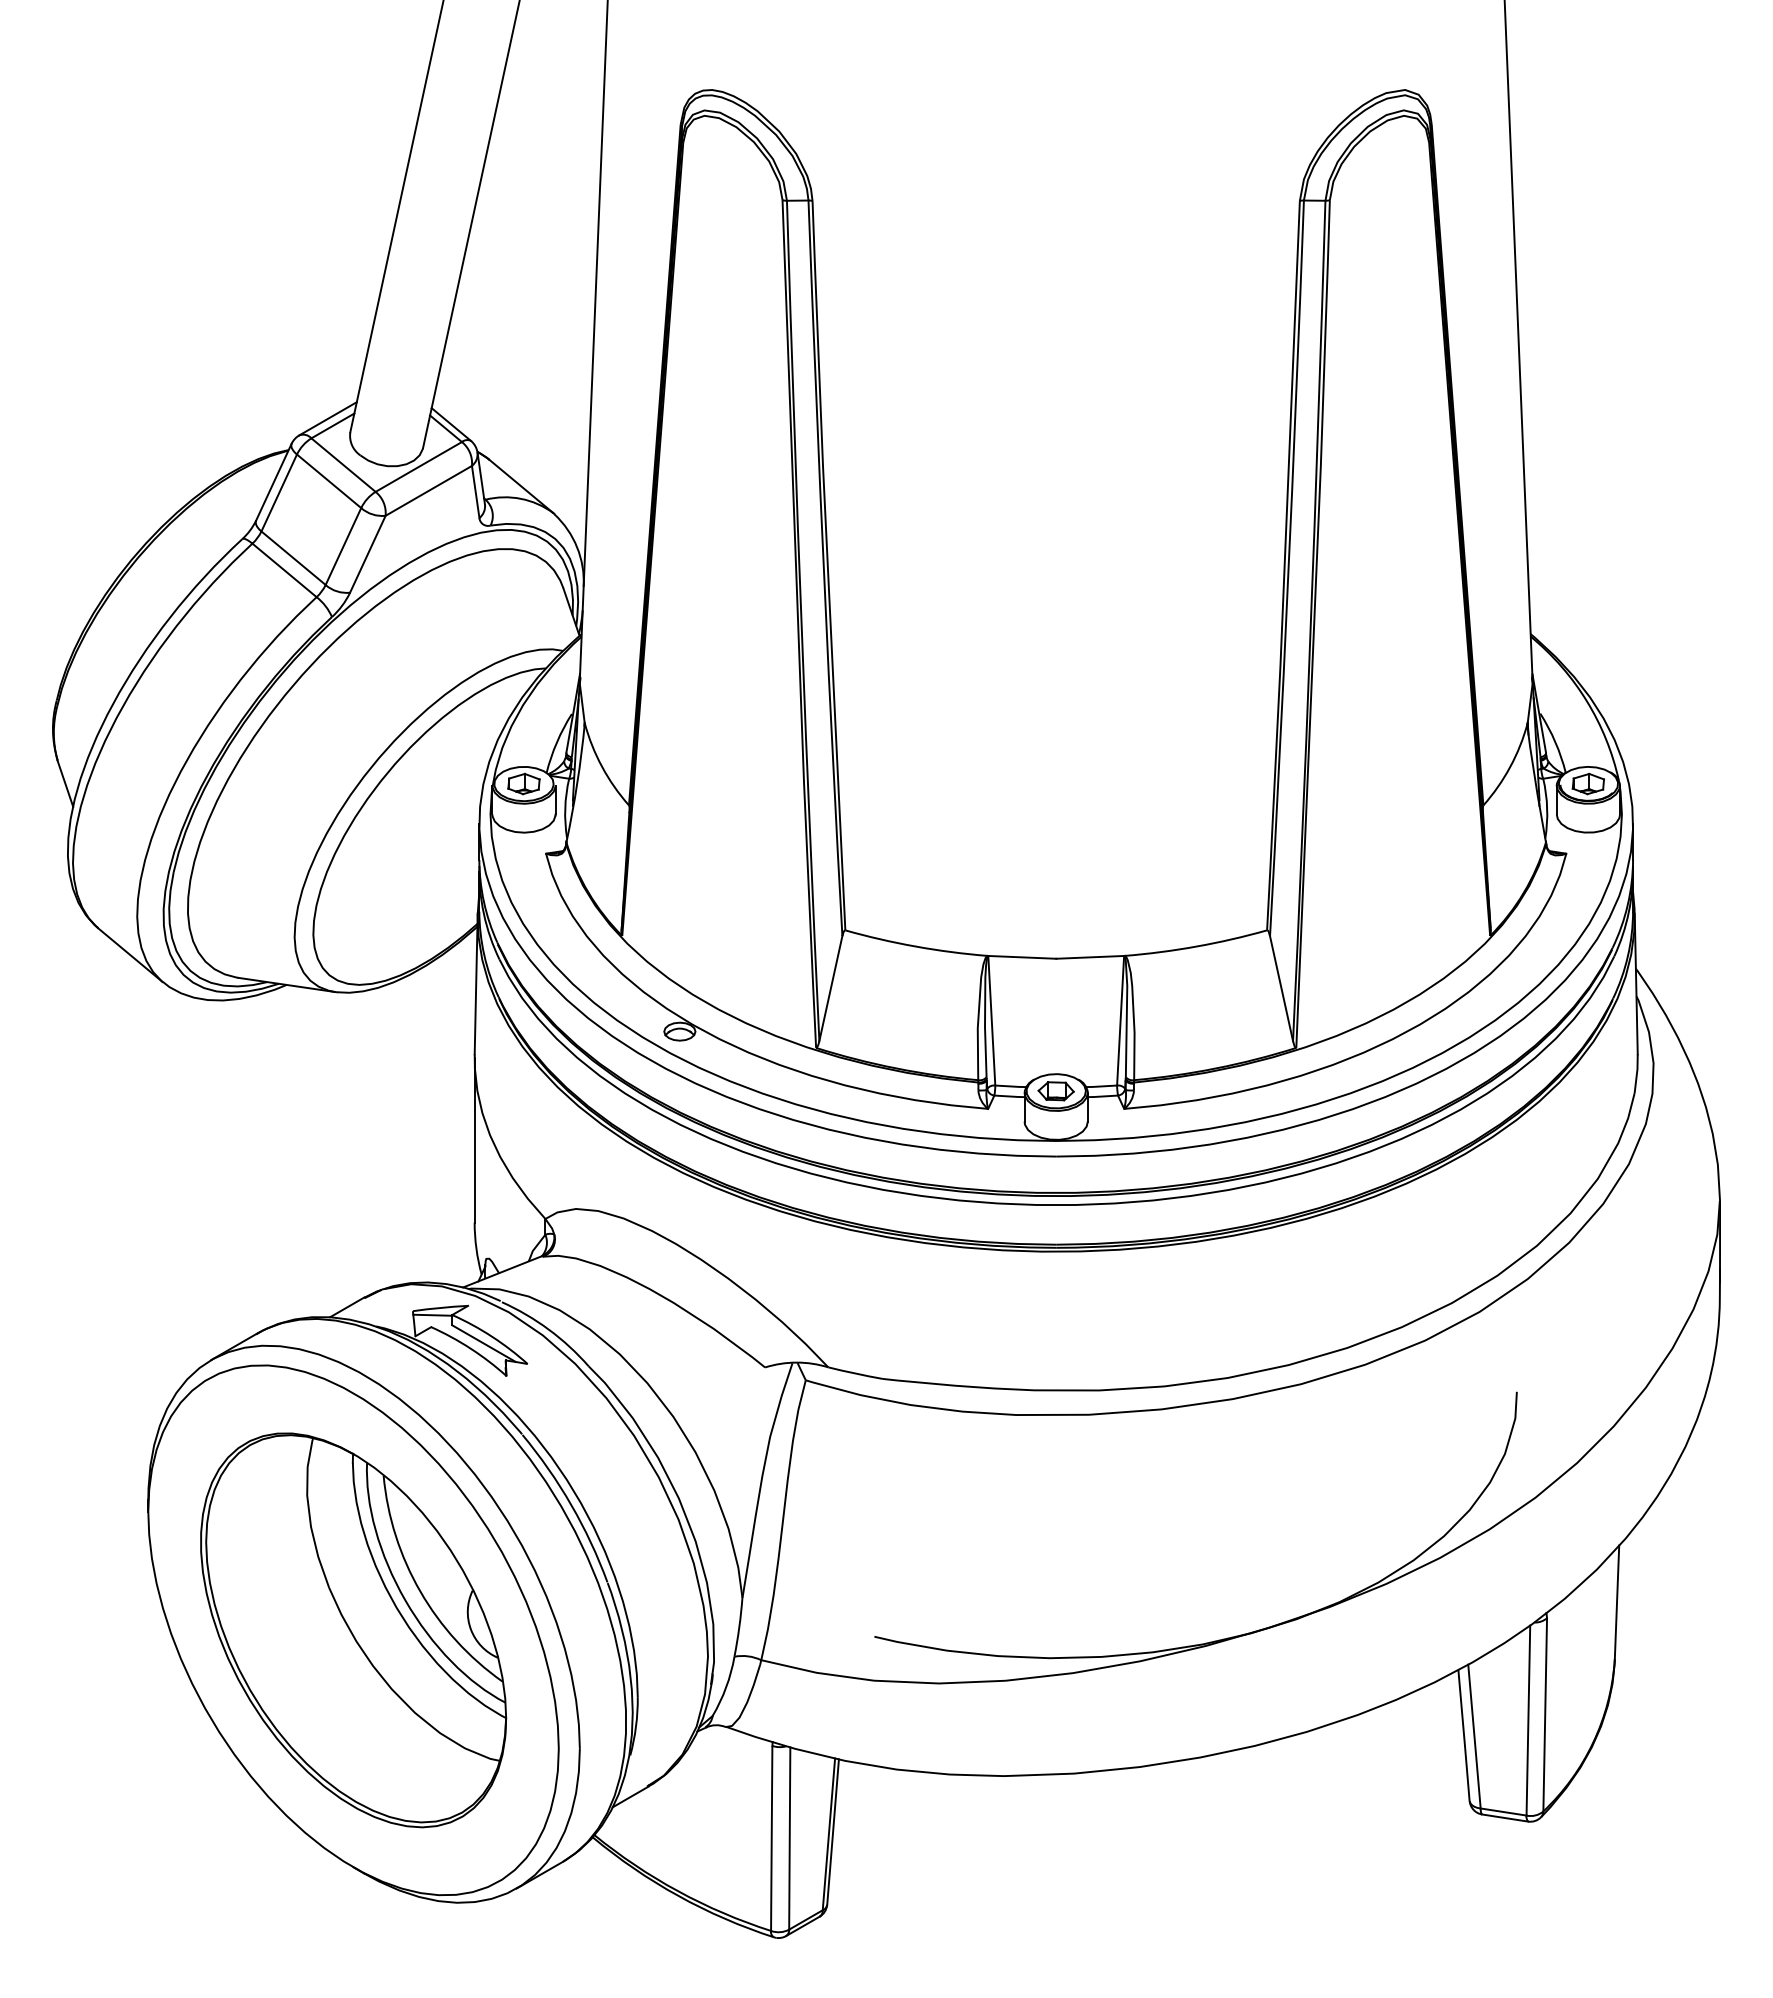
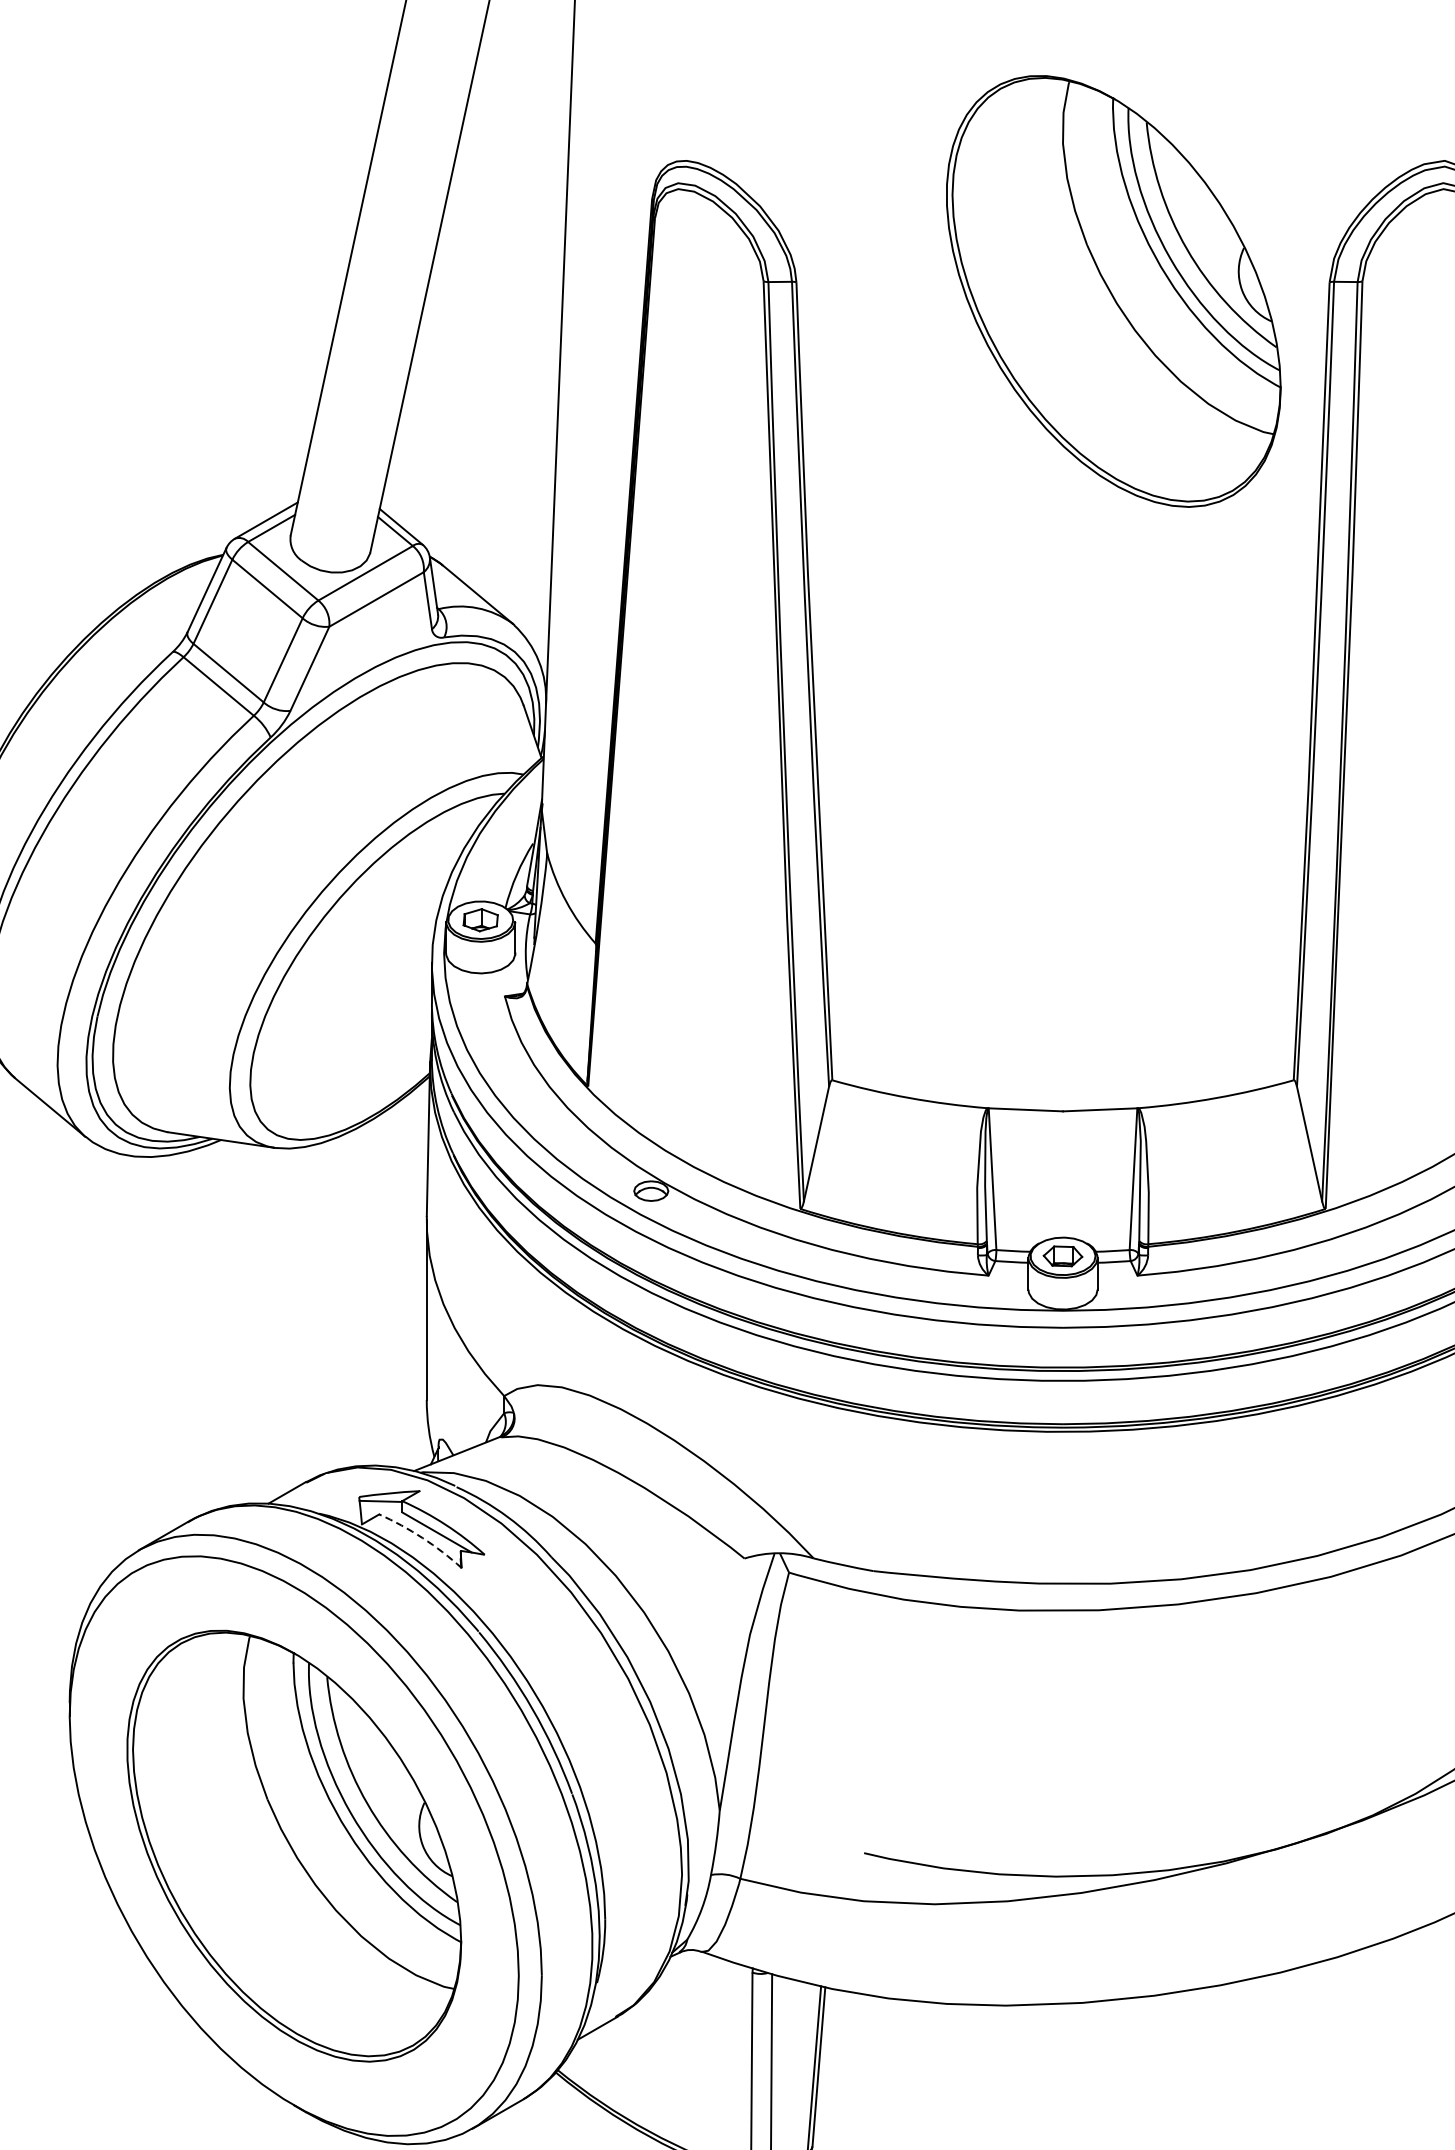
part: (1102, 209) -> (1113, 291), added
arc: (470, 1348) -> (422, 1537), solid -> dashed

